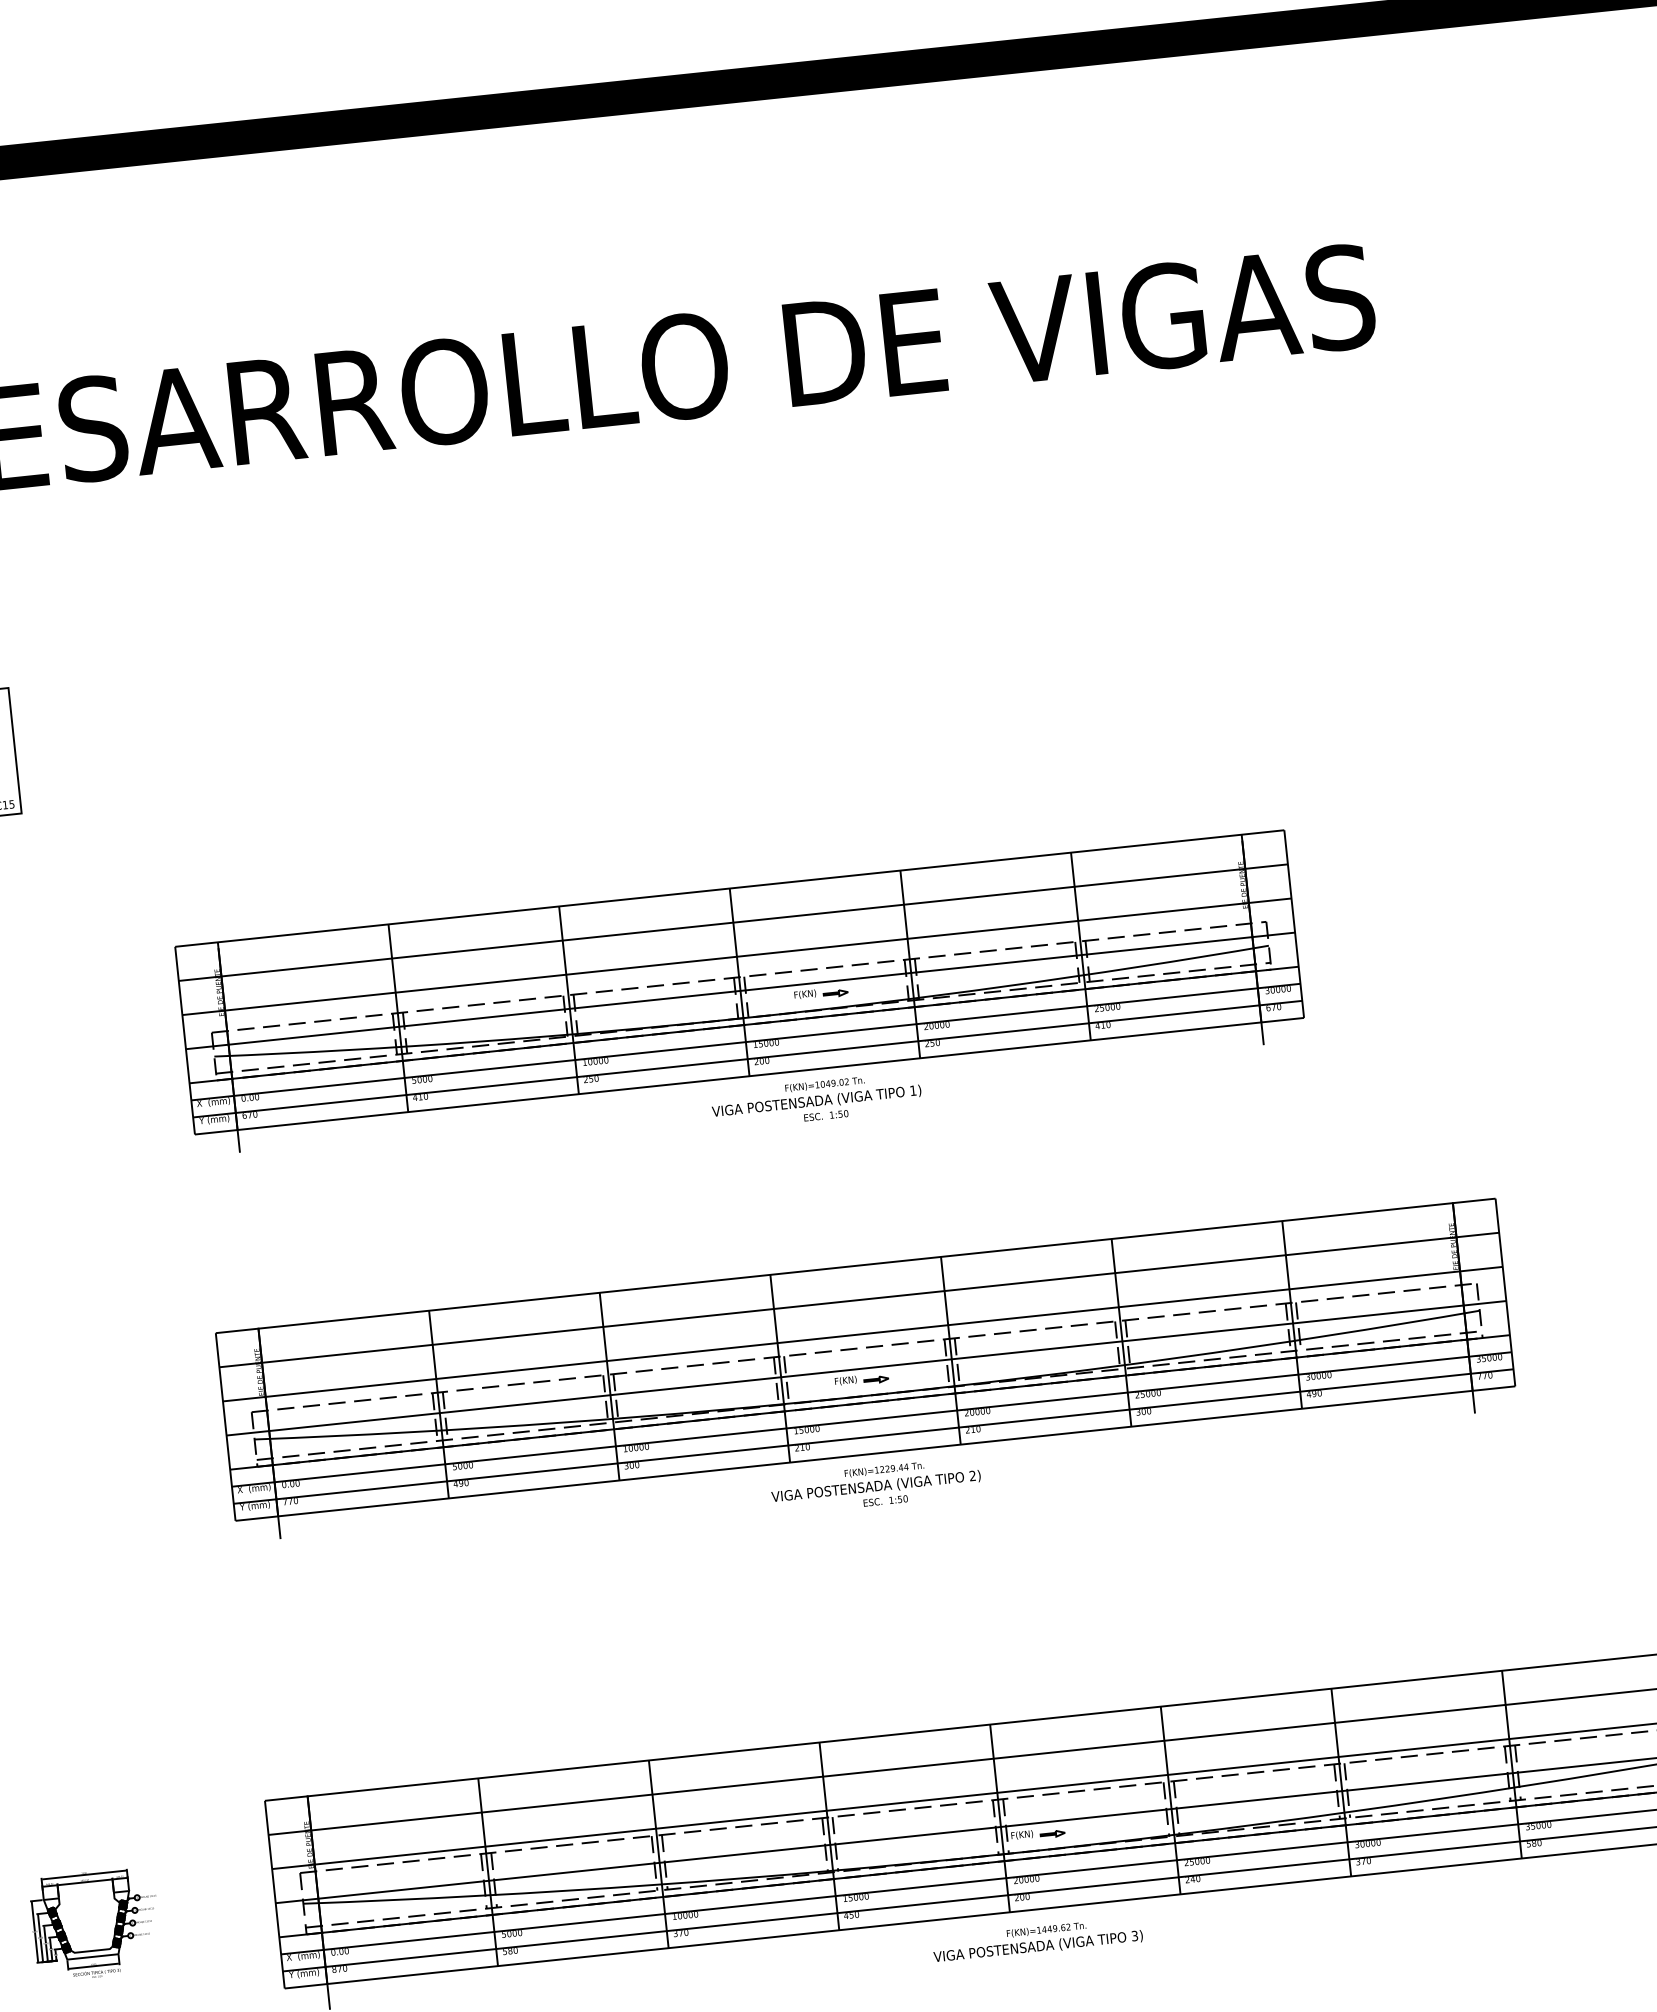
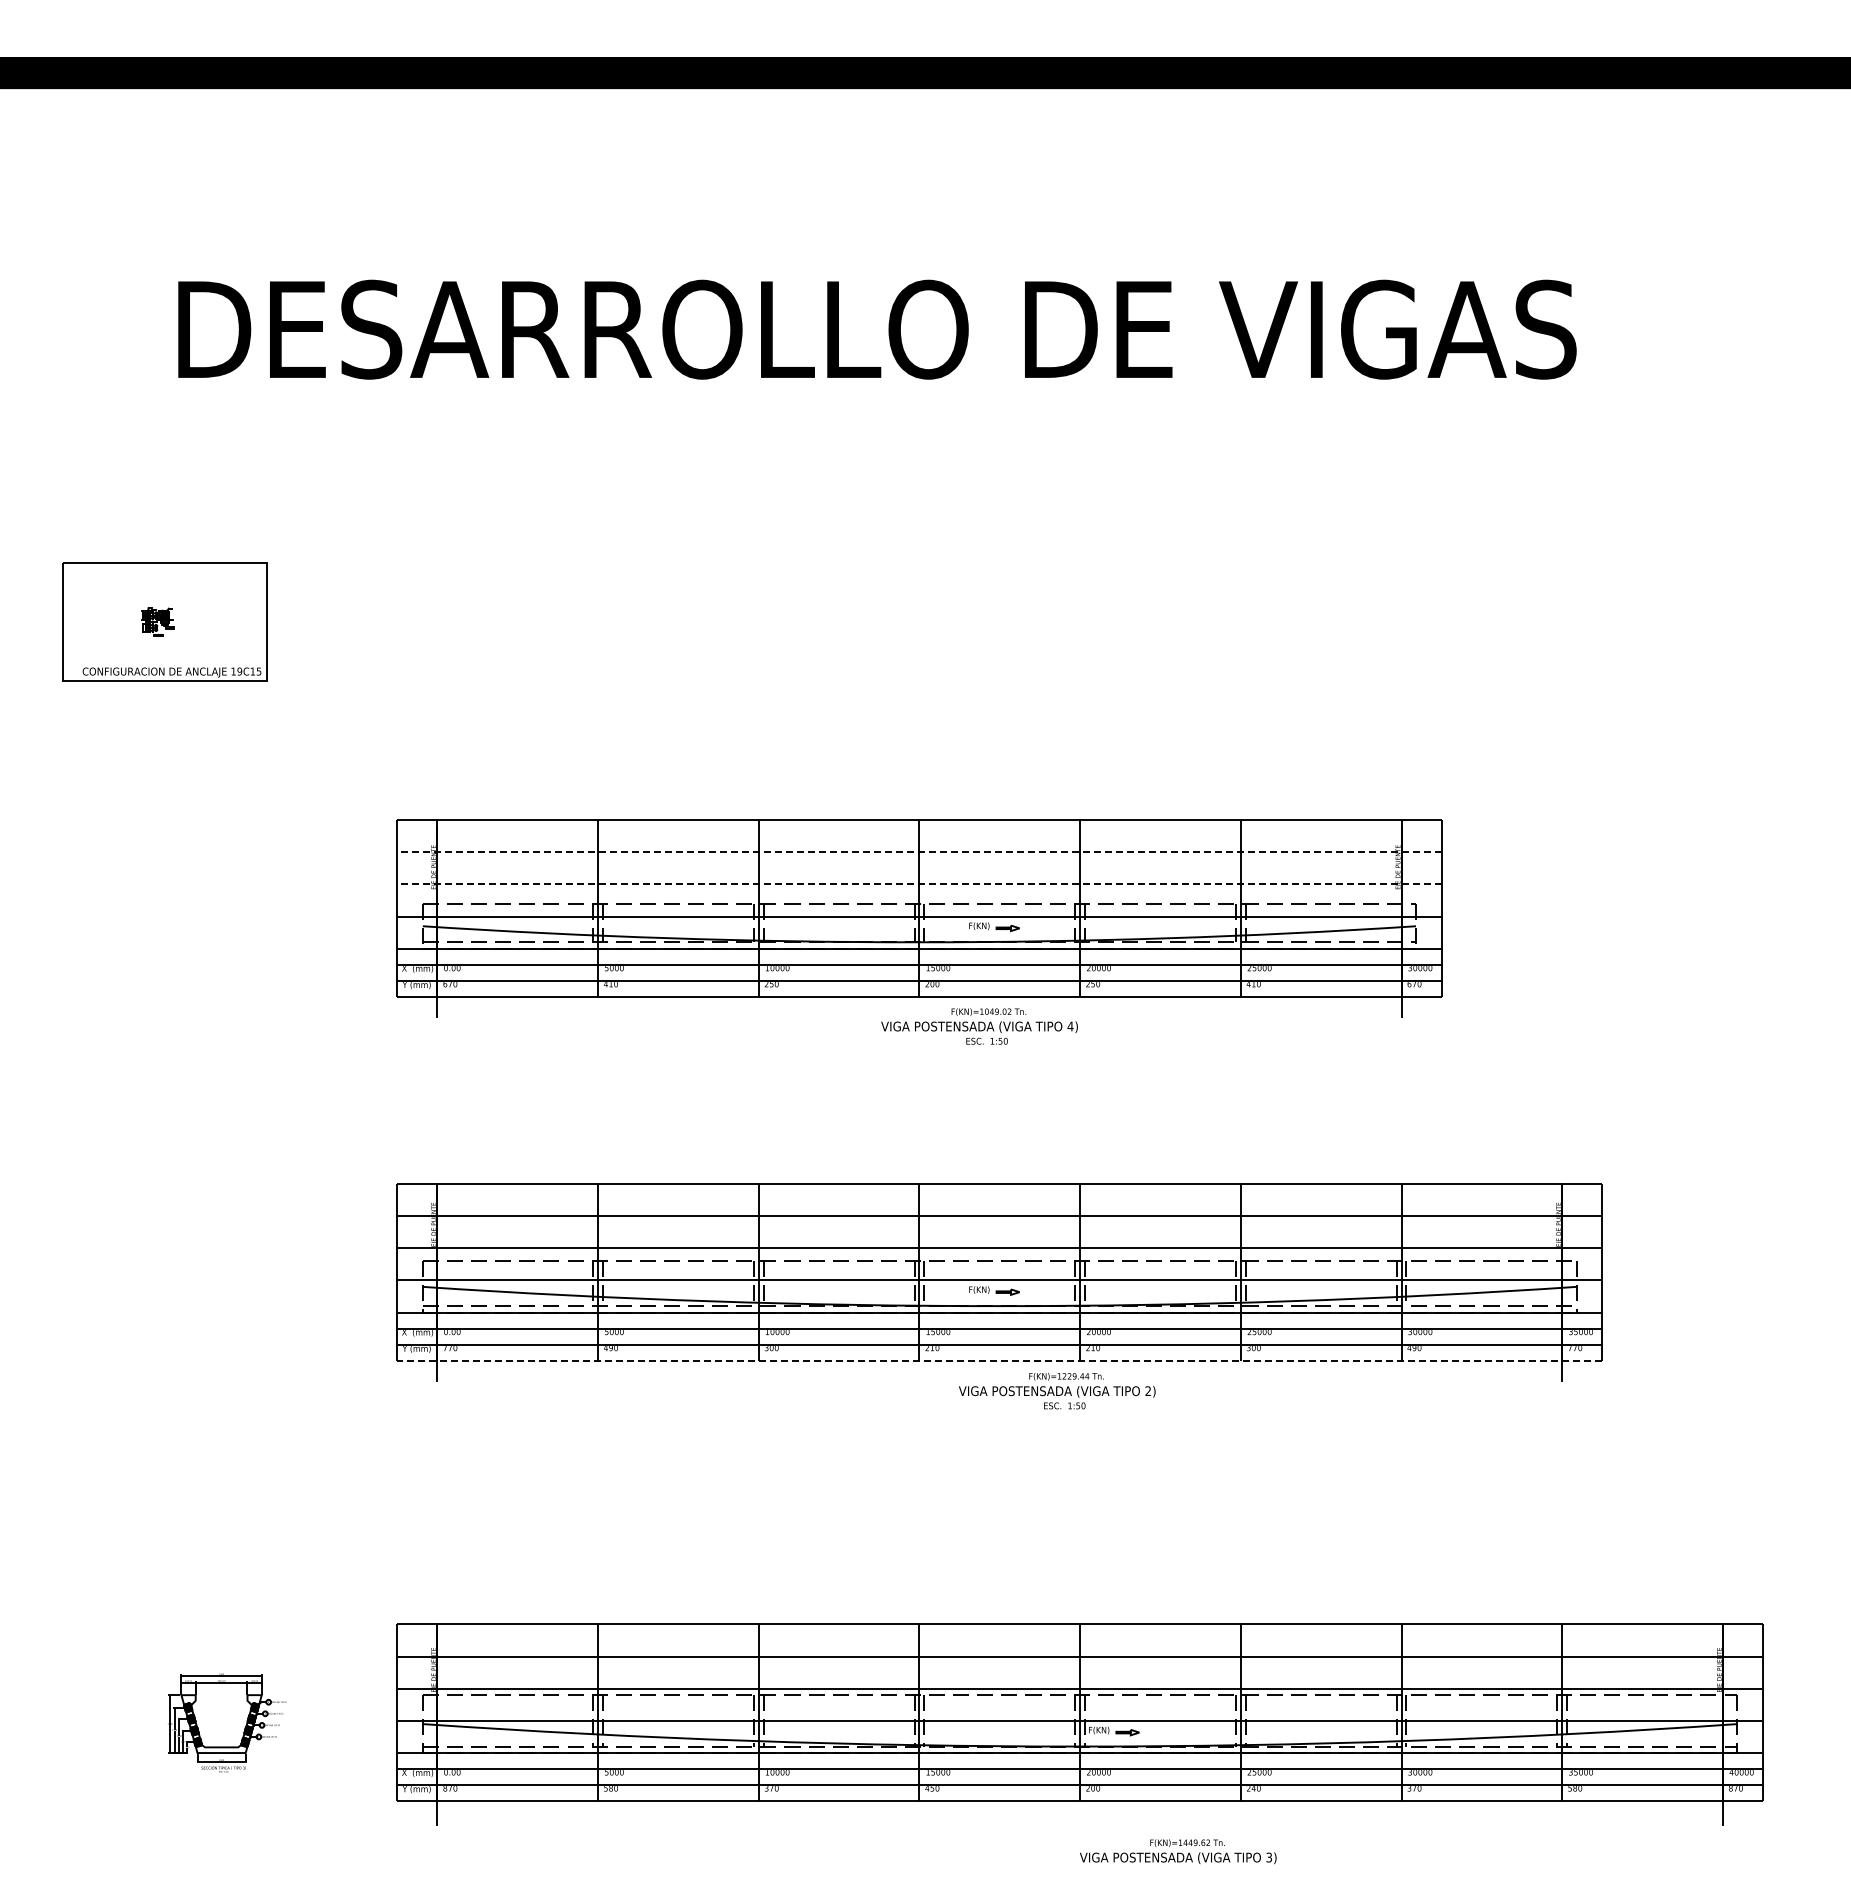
line: (732, 922) -> (918, 852), solid -> dashed
line: (735, 956) -> (918, 884), solid -> dashed
text: (913, 1090) -> (1070, 1026), 1) -> 4)
line: (875, 1453) -> (999, 1360), solid -> dashed
text: (876, 1486) -> (1057, 1391), moved
text: (1037, 1939) -> (1178, 1851), moved

